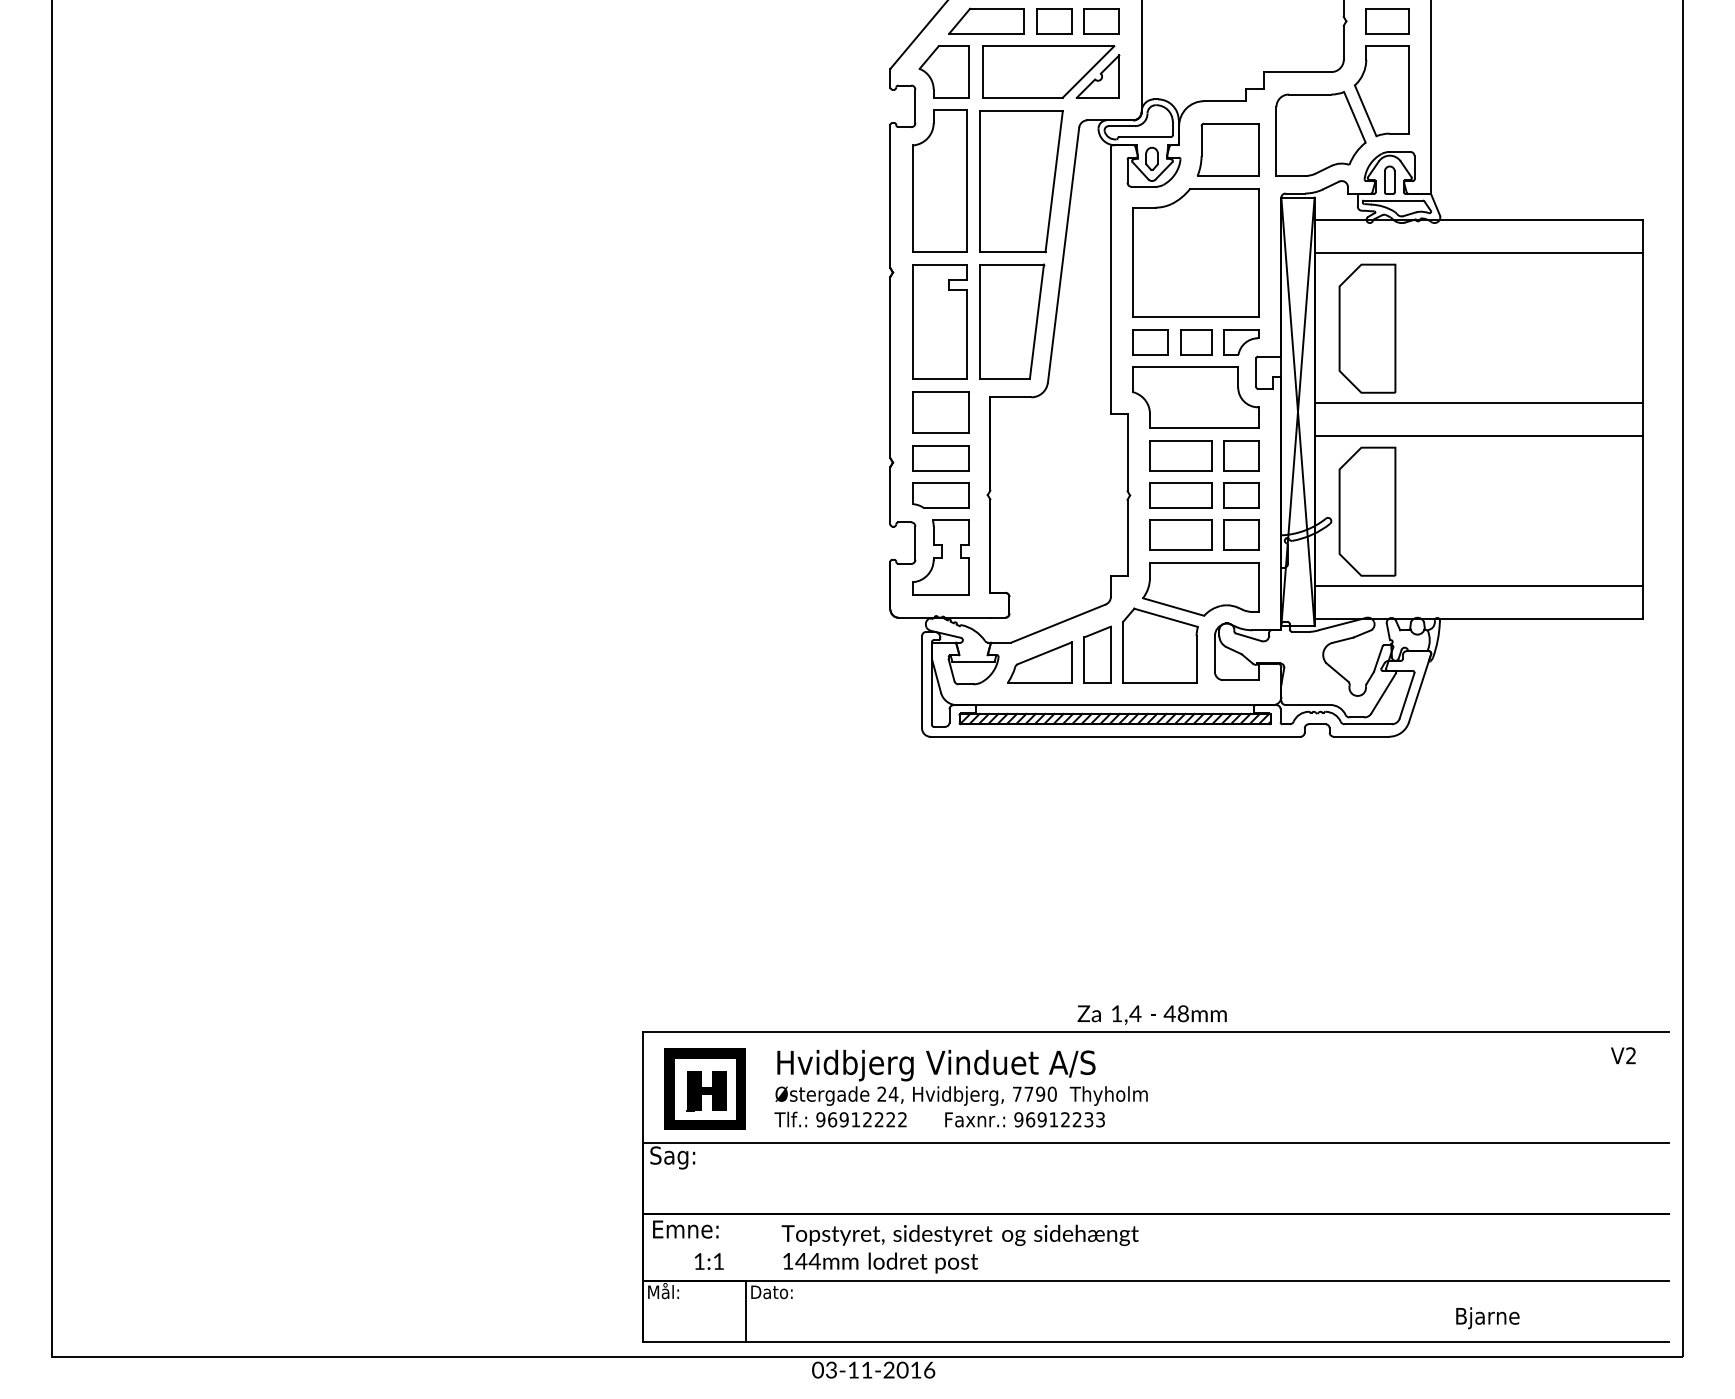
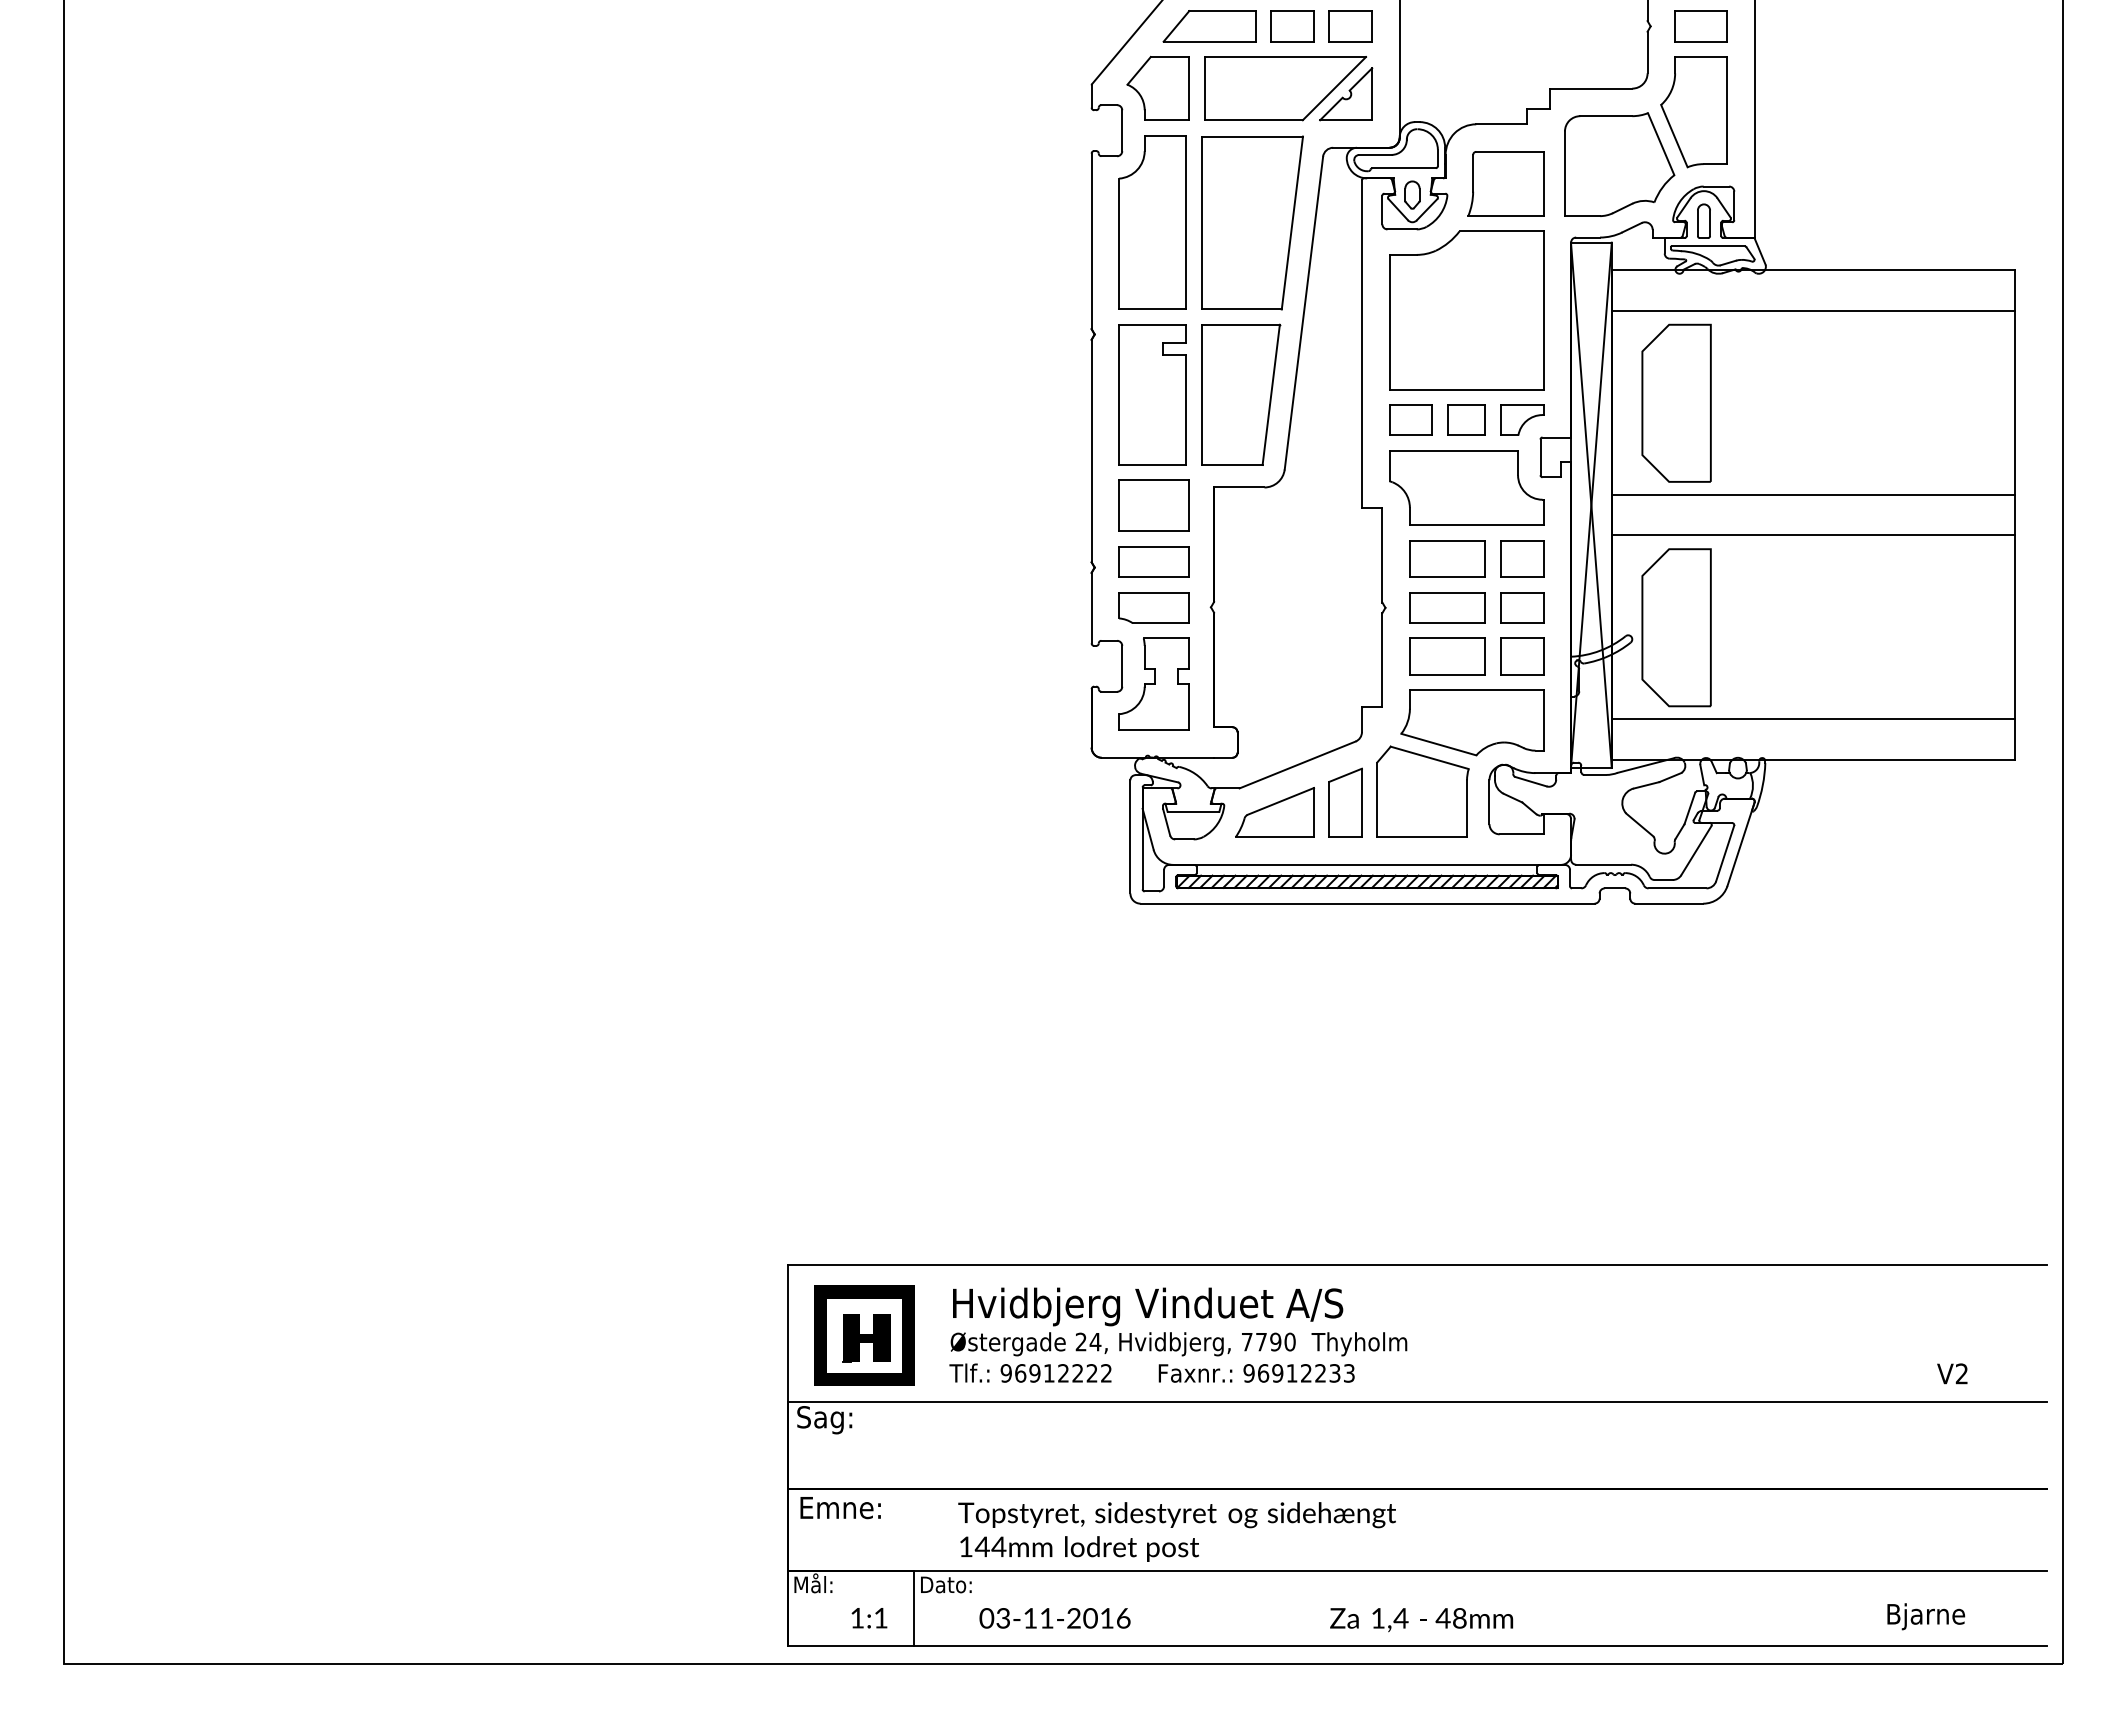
text: (1152, 1015) -> (1421, 1620), moved
text: (1623, 1055) -> (1952, 1373), moved
text: (709, 1261) -> (869, 1618), moved
text: (1488, 1318) -> (1926, 1616), moved
text: (873, 1370) -> (1054, 1618), moved

